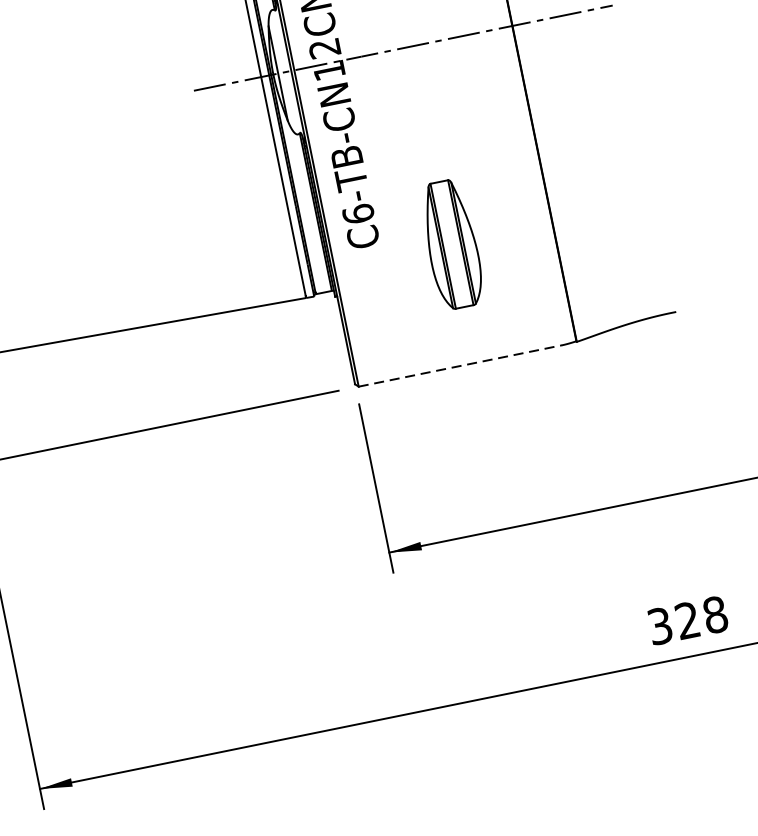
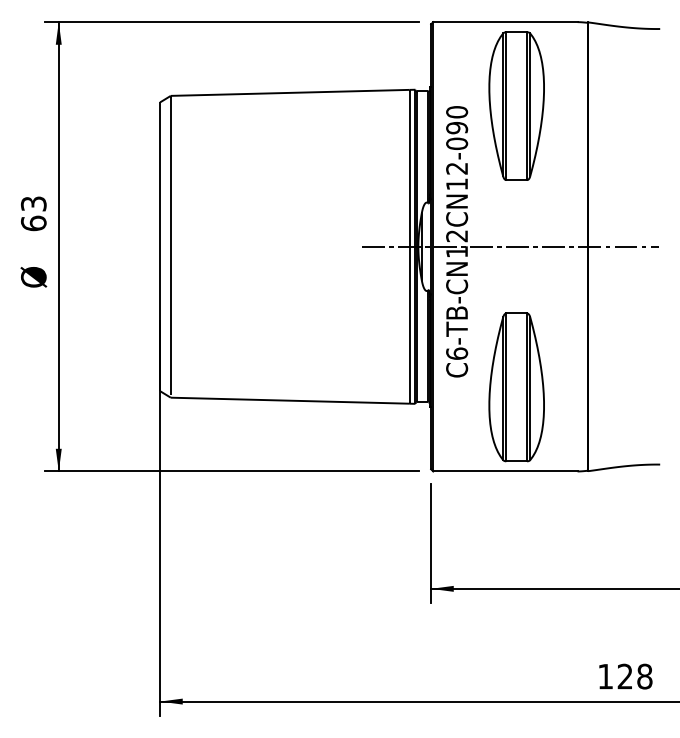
part: (451, 244) -> (516, 387), size x1.67
line: (460, 366) -> (505, 471), dashed -> solid
text: (659, 626) -> (605, 676), 328 -> 128

